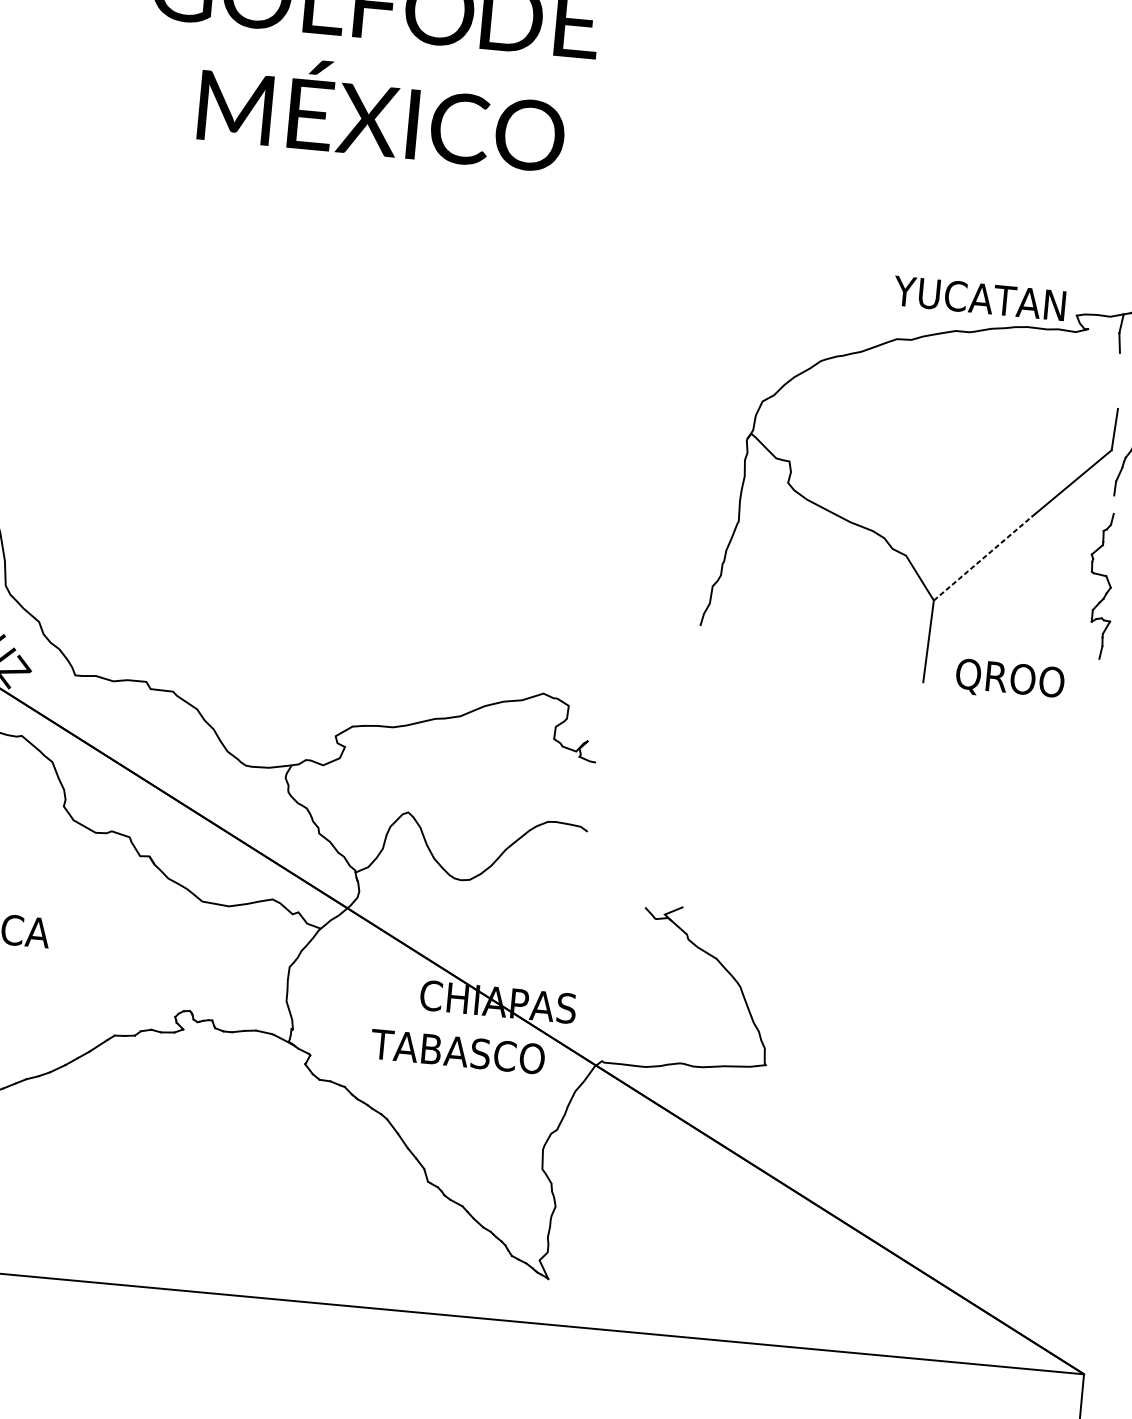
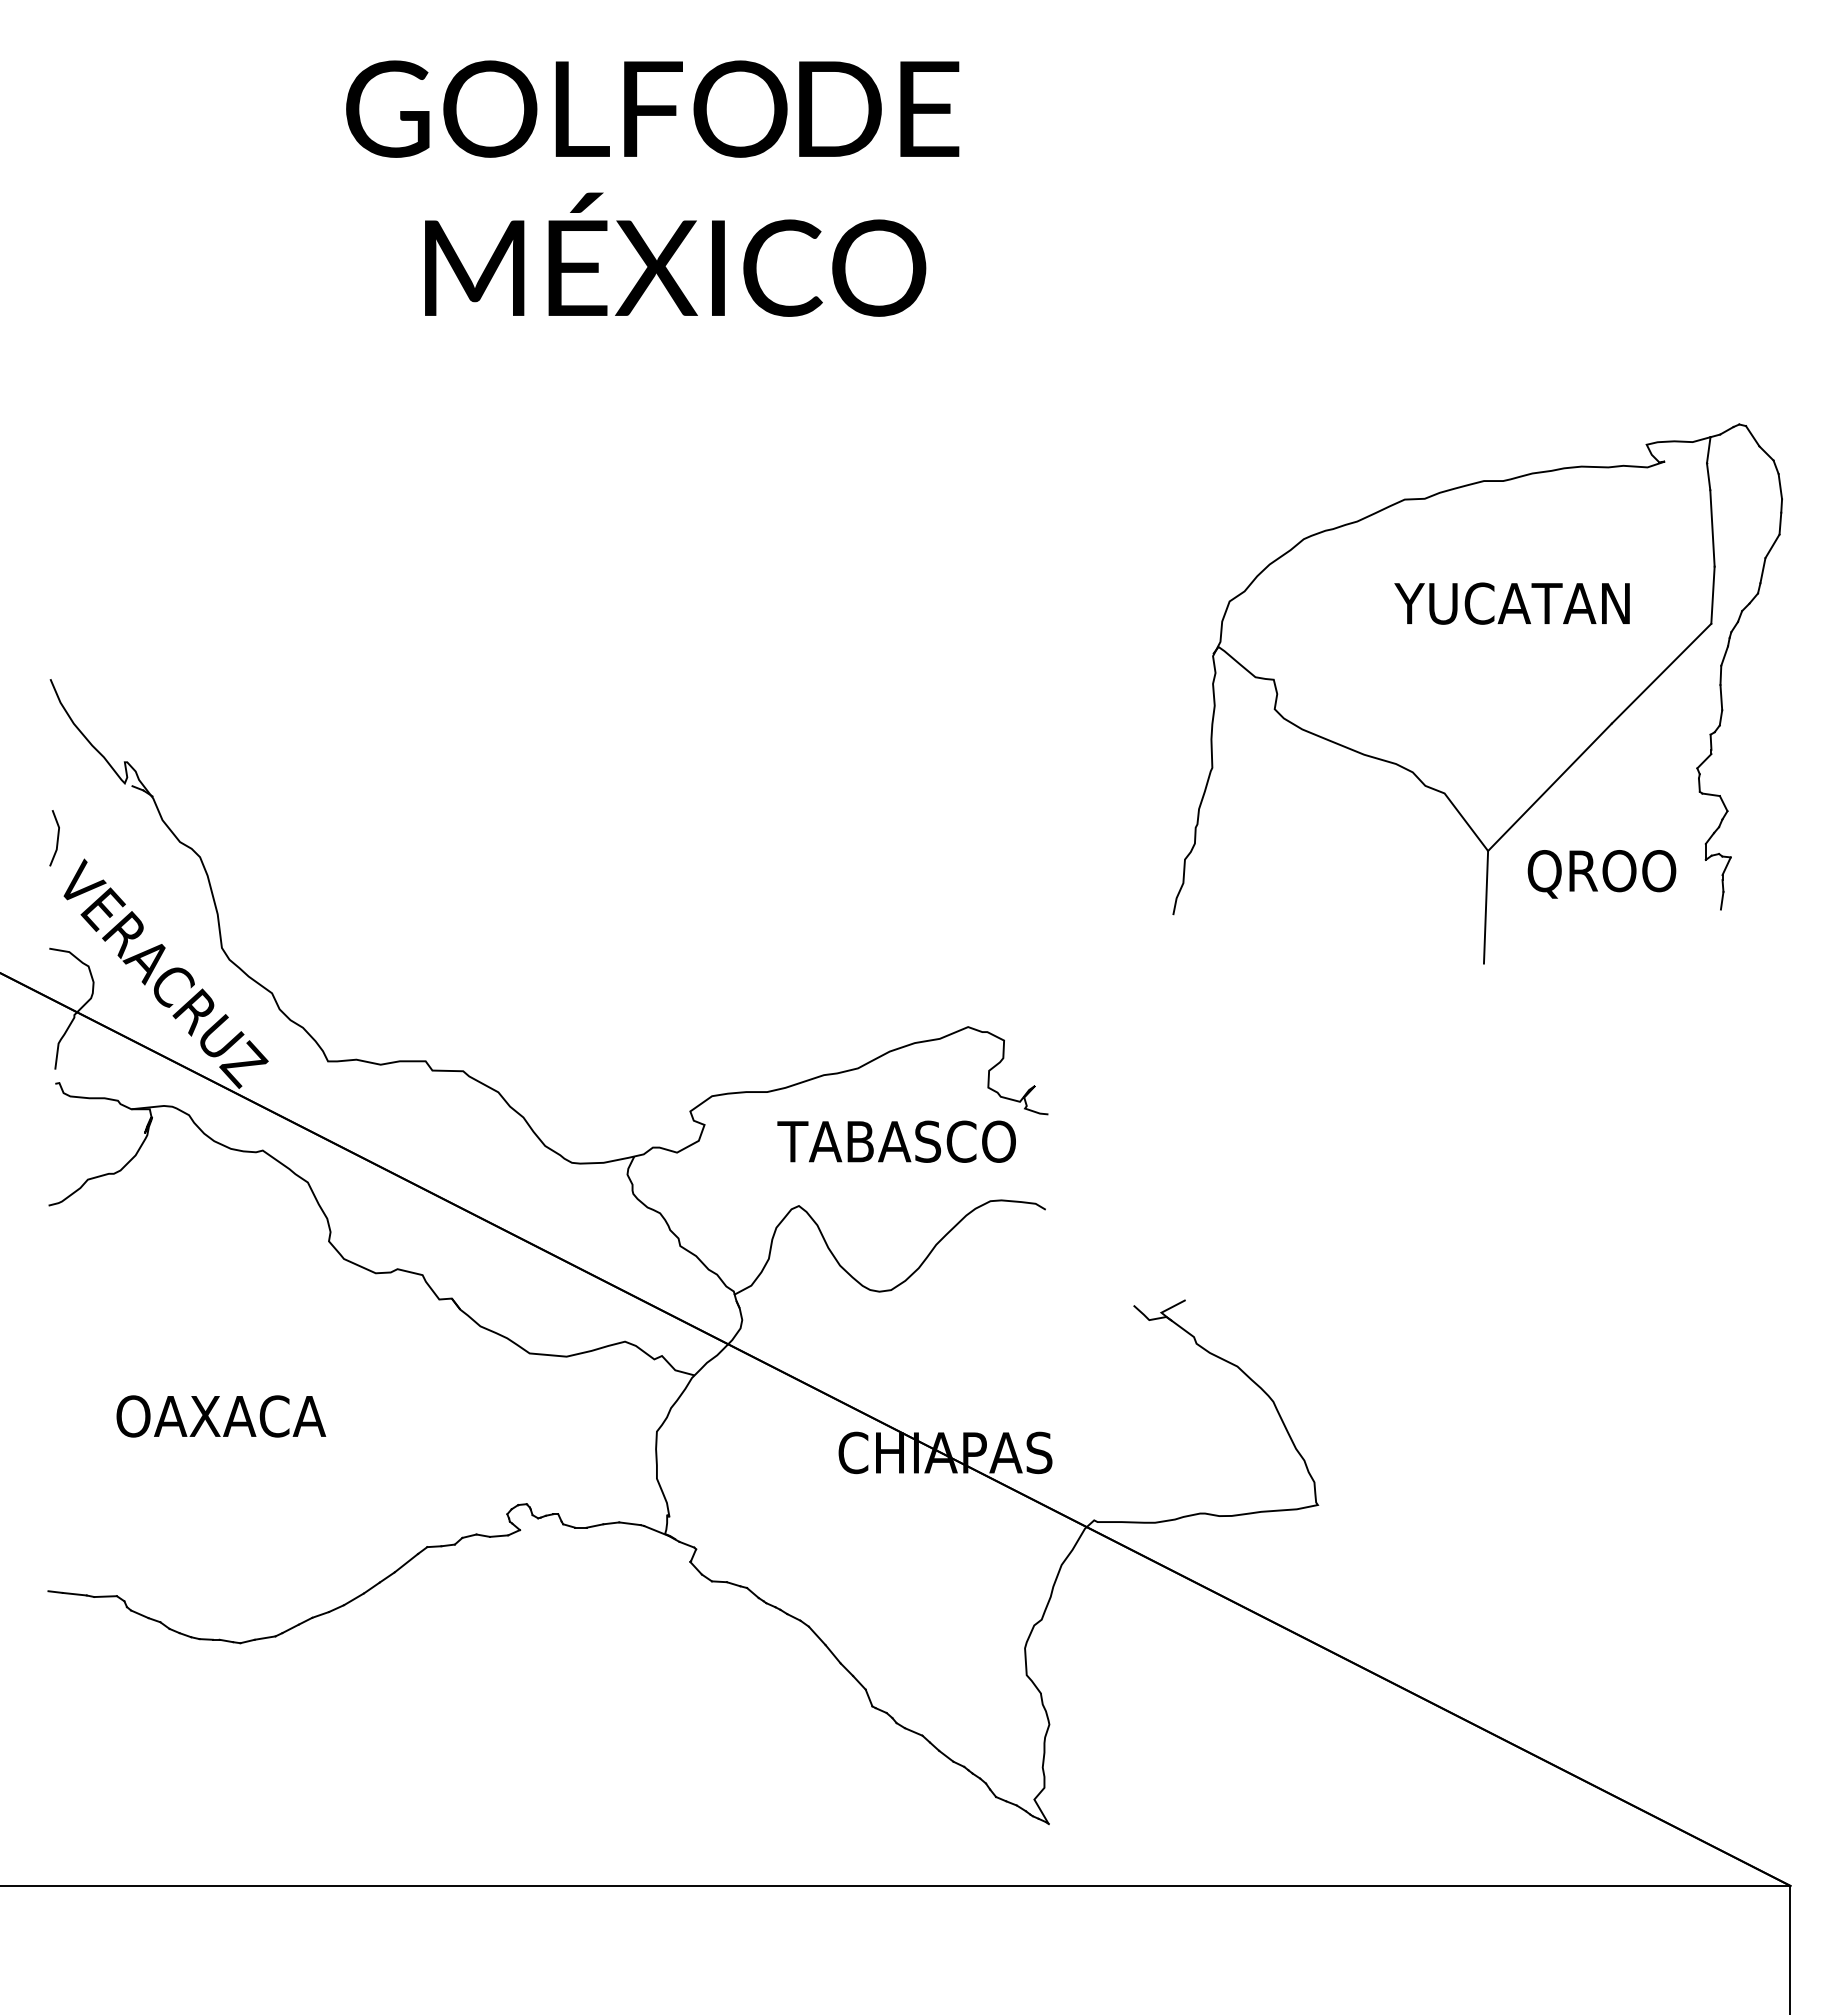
text: (979, 298) -> (1511, 603), moved
line: (1118, 380) -> (1712, 528), added
line: (1114, 504) -> (1721, 697), added
line: (982, 558) -> (1549, 787), dashed -> solid
text: (1009, 680) -> (1601, 874), moved
text: (457, 1051) -> (896, 1141), moved

